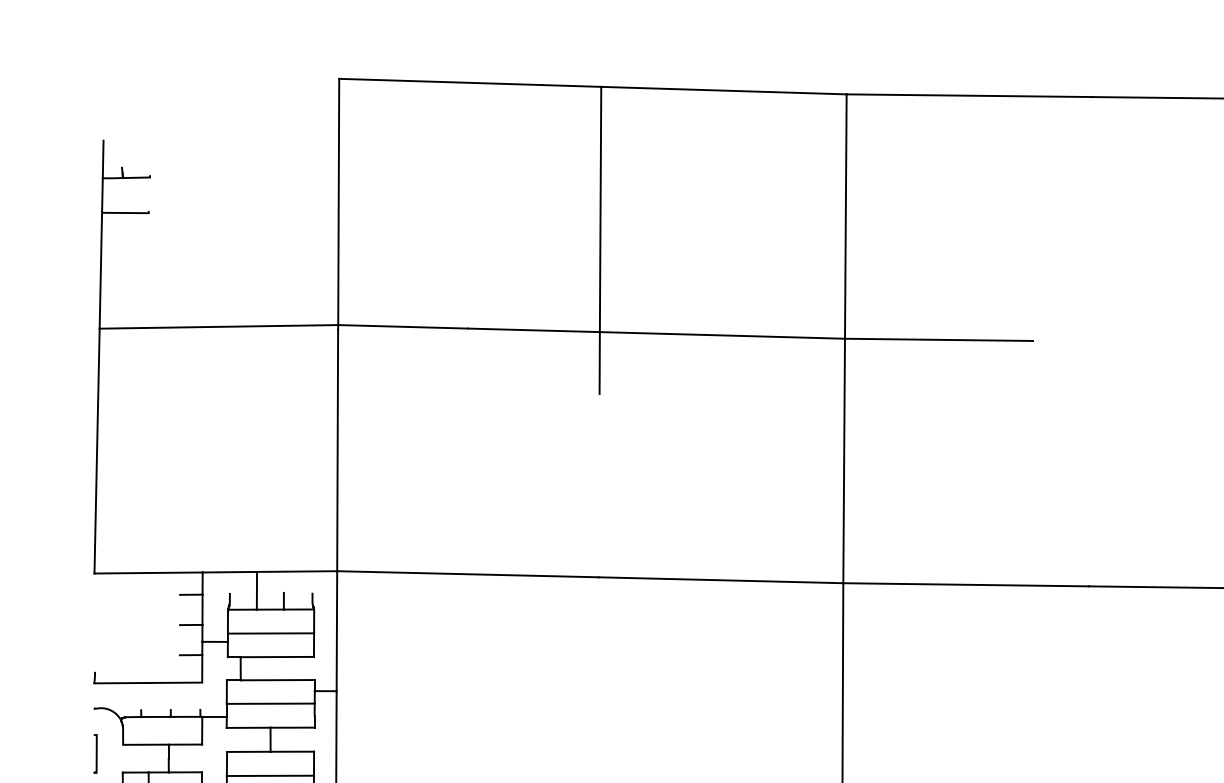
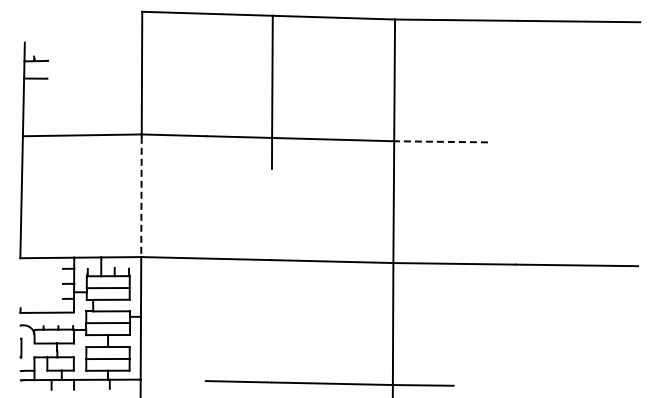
line: (939, 339) -> (441, 141), solid -> dashed
line: (337, 451) -> (141, 197), solid -> dashed

